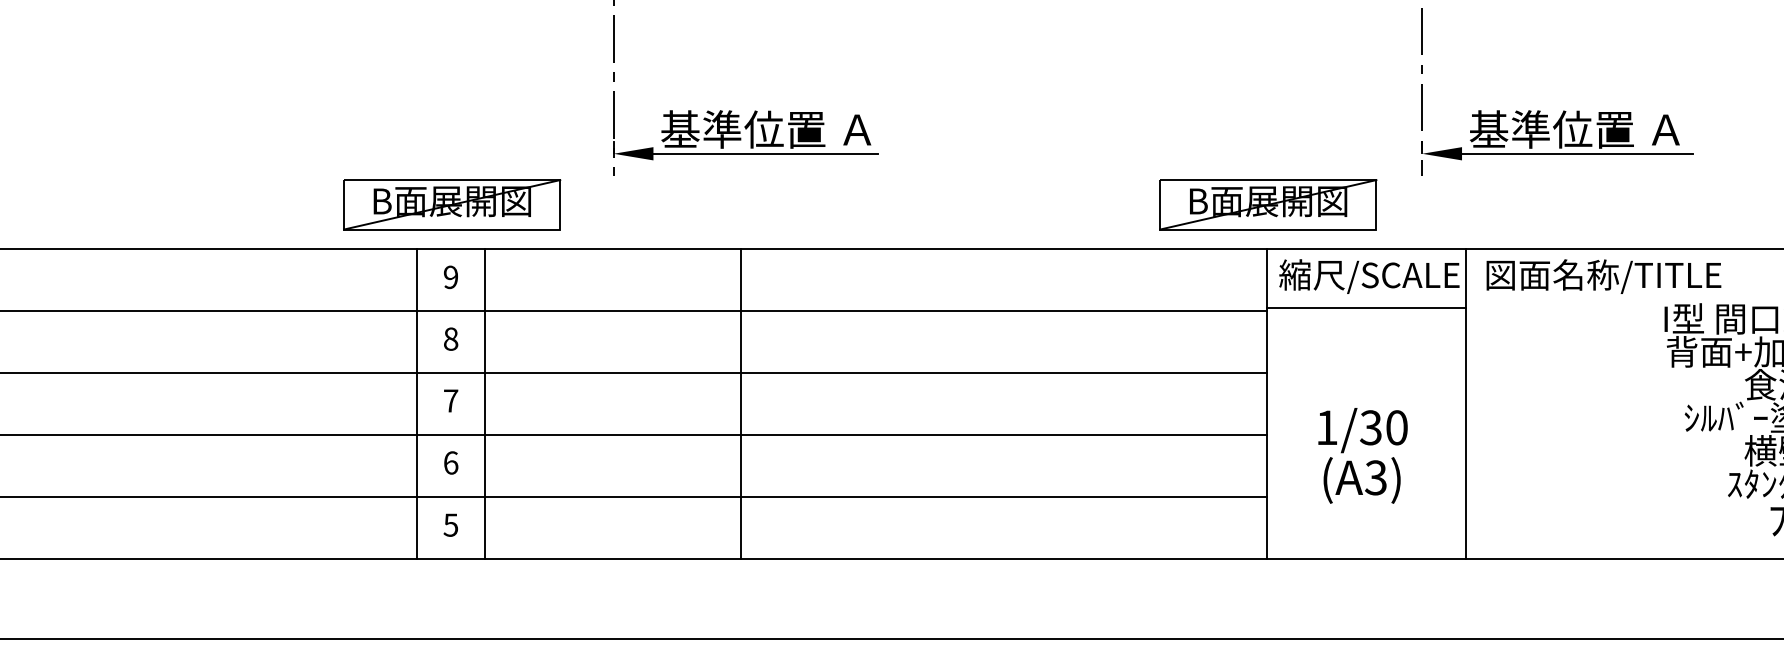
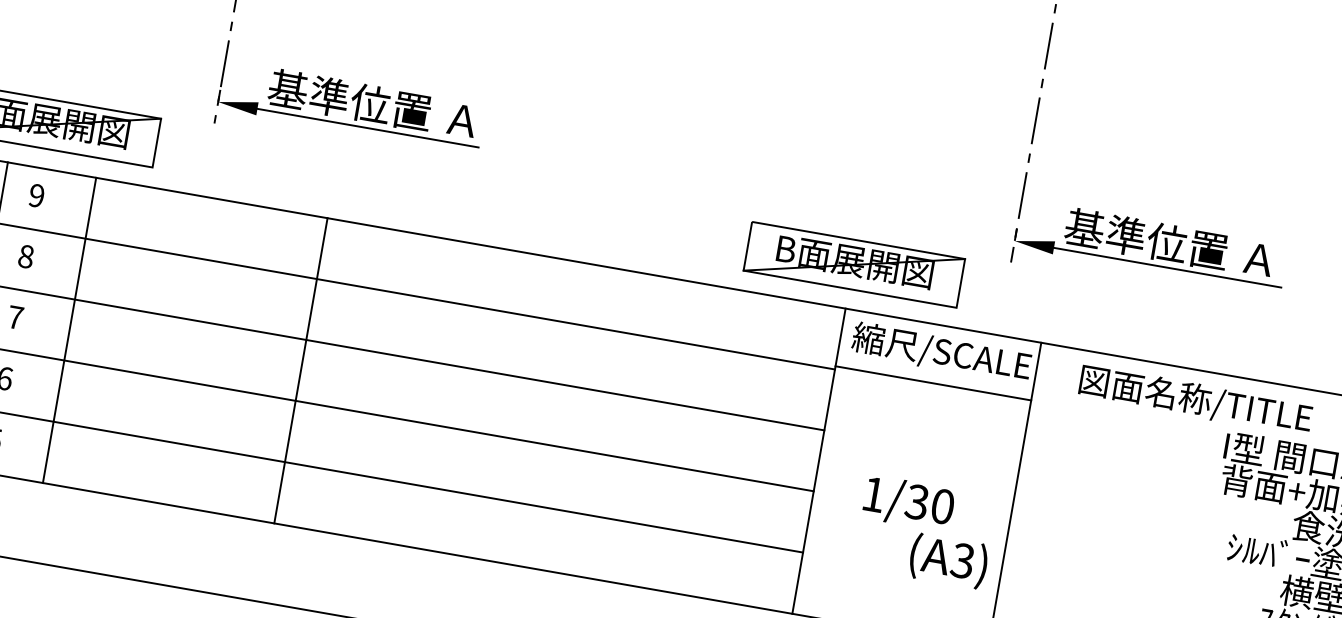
text: (1603, 276) -> (1195, 400), moved
line: (485, 404) -> (69, 330), moved
text: (1361, 480) -> (948, 561), moved

